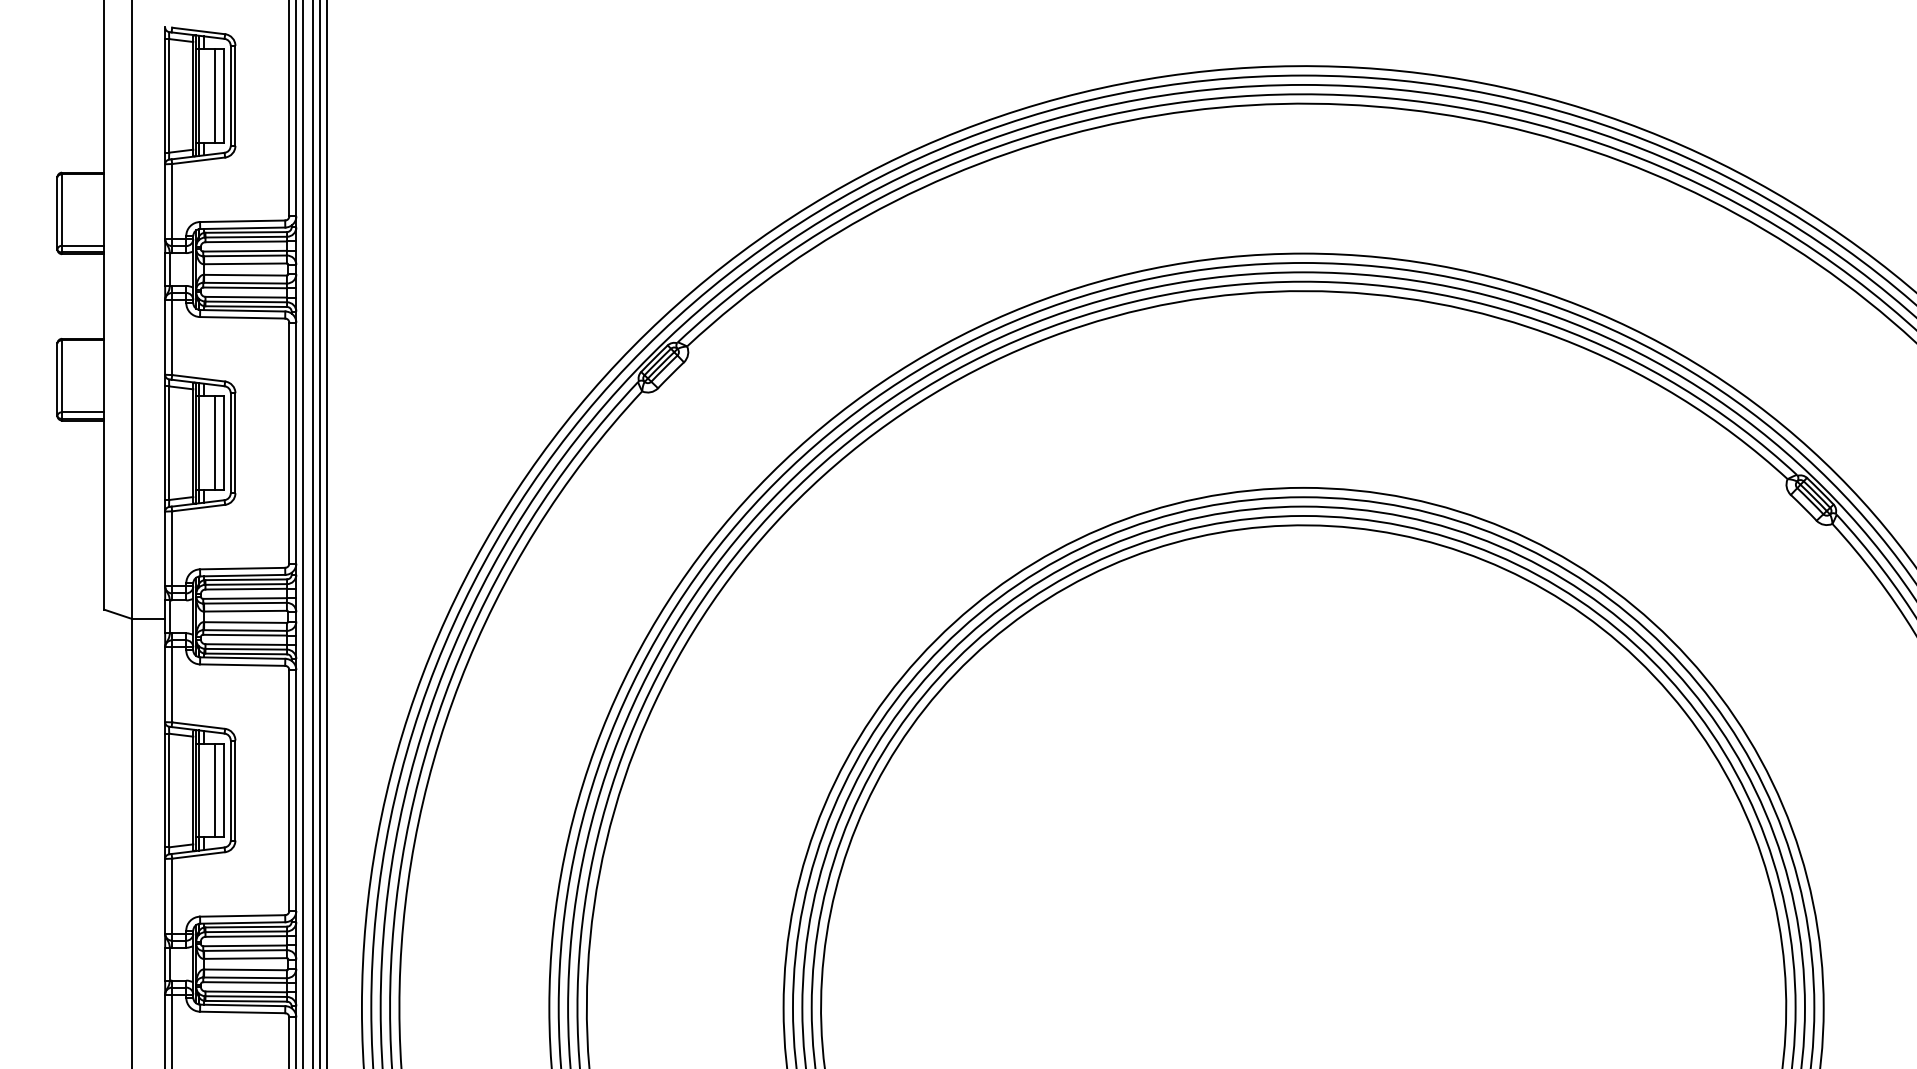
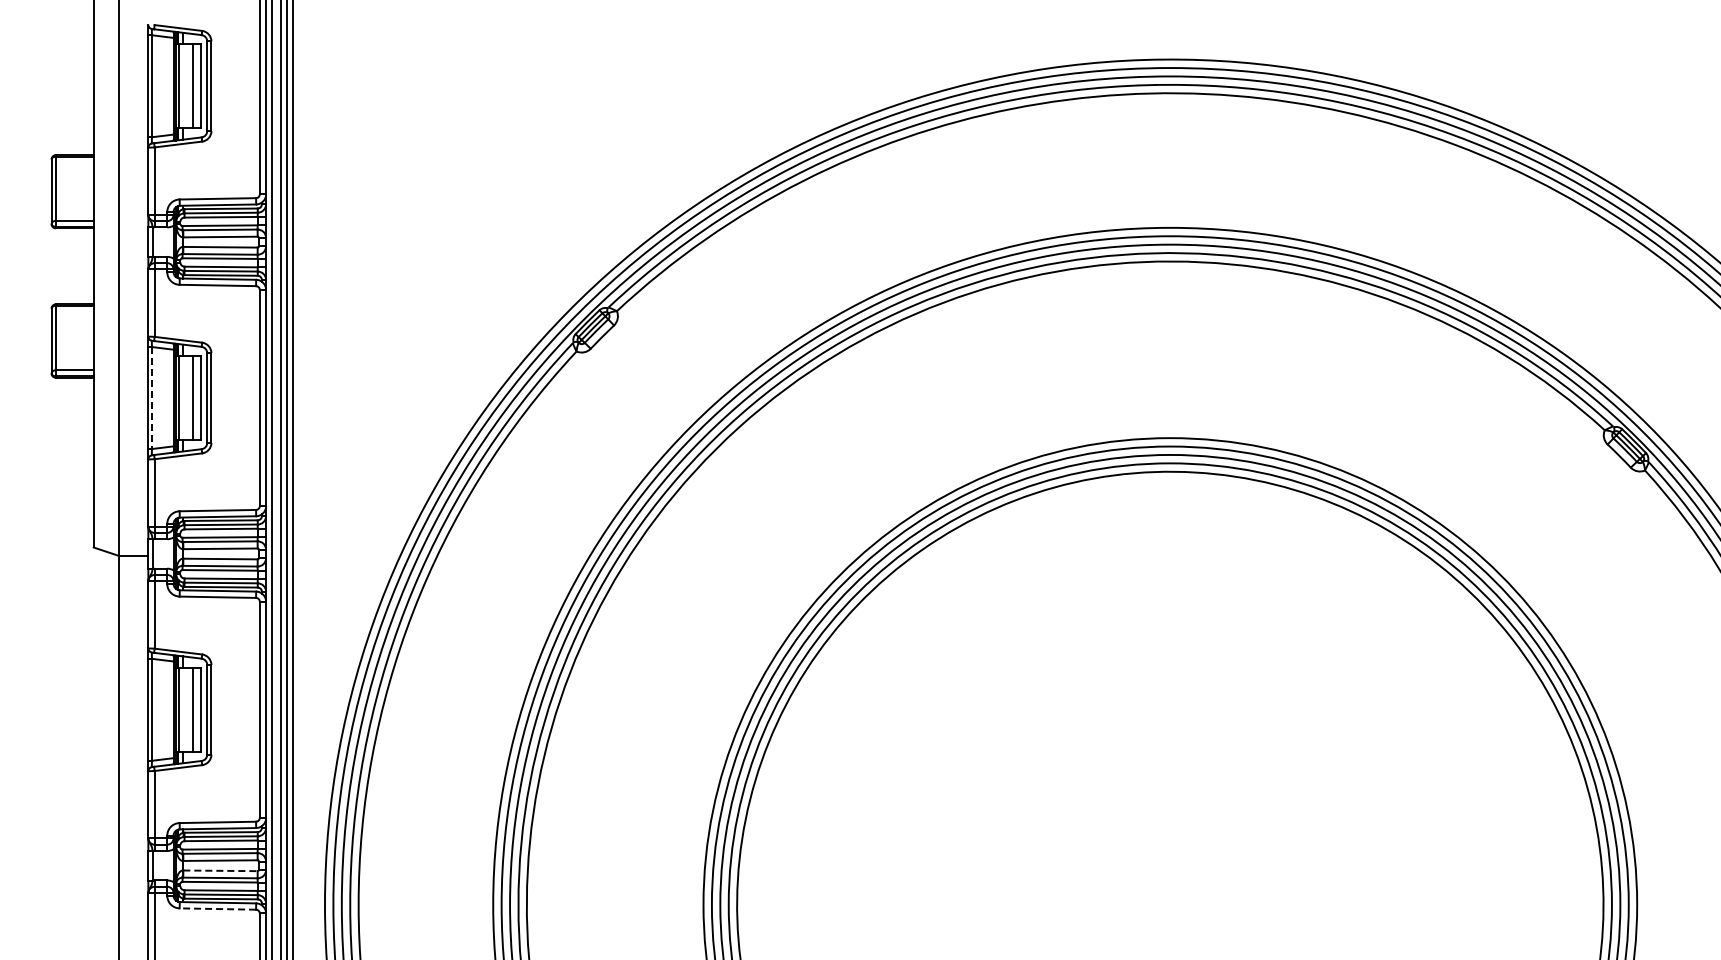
line: (169, 443) -> (152, 398), solid -> dashed
line: (246, 969) -> (221, 870), solid -> dashed
line: (242, 1012) -> (217, 909), solid -> dashed

